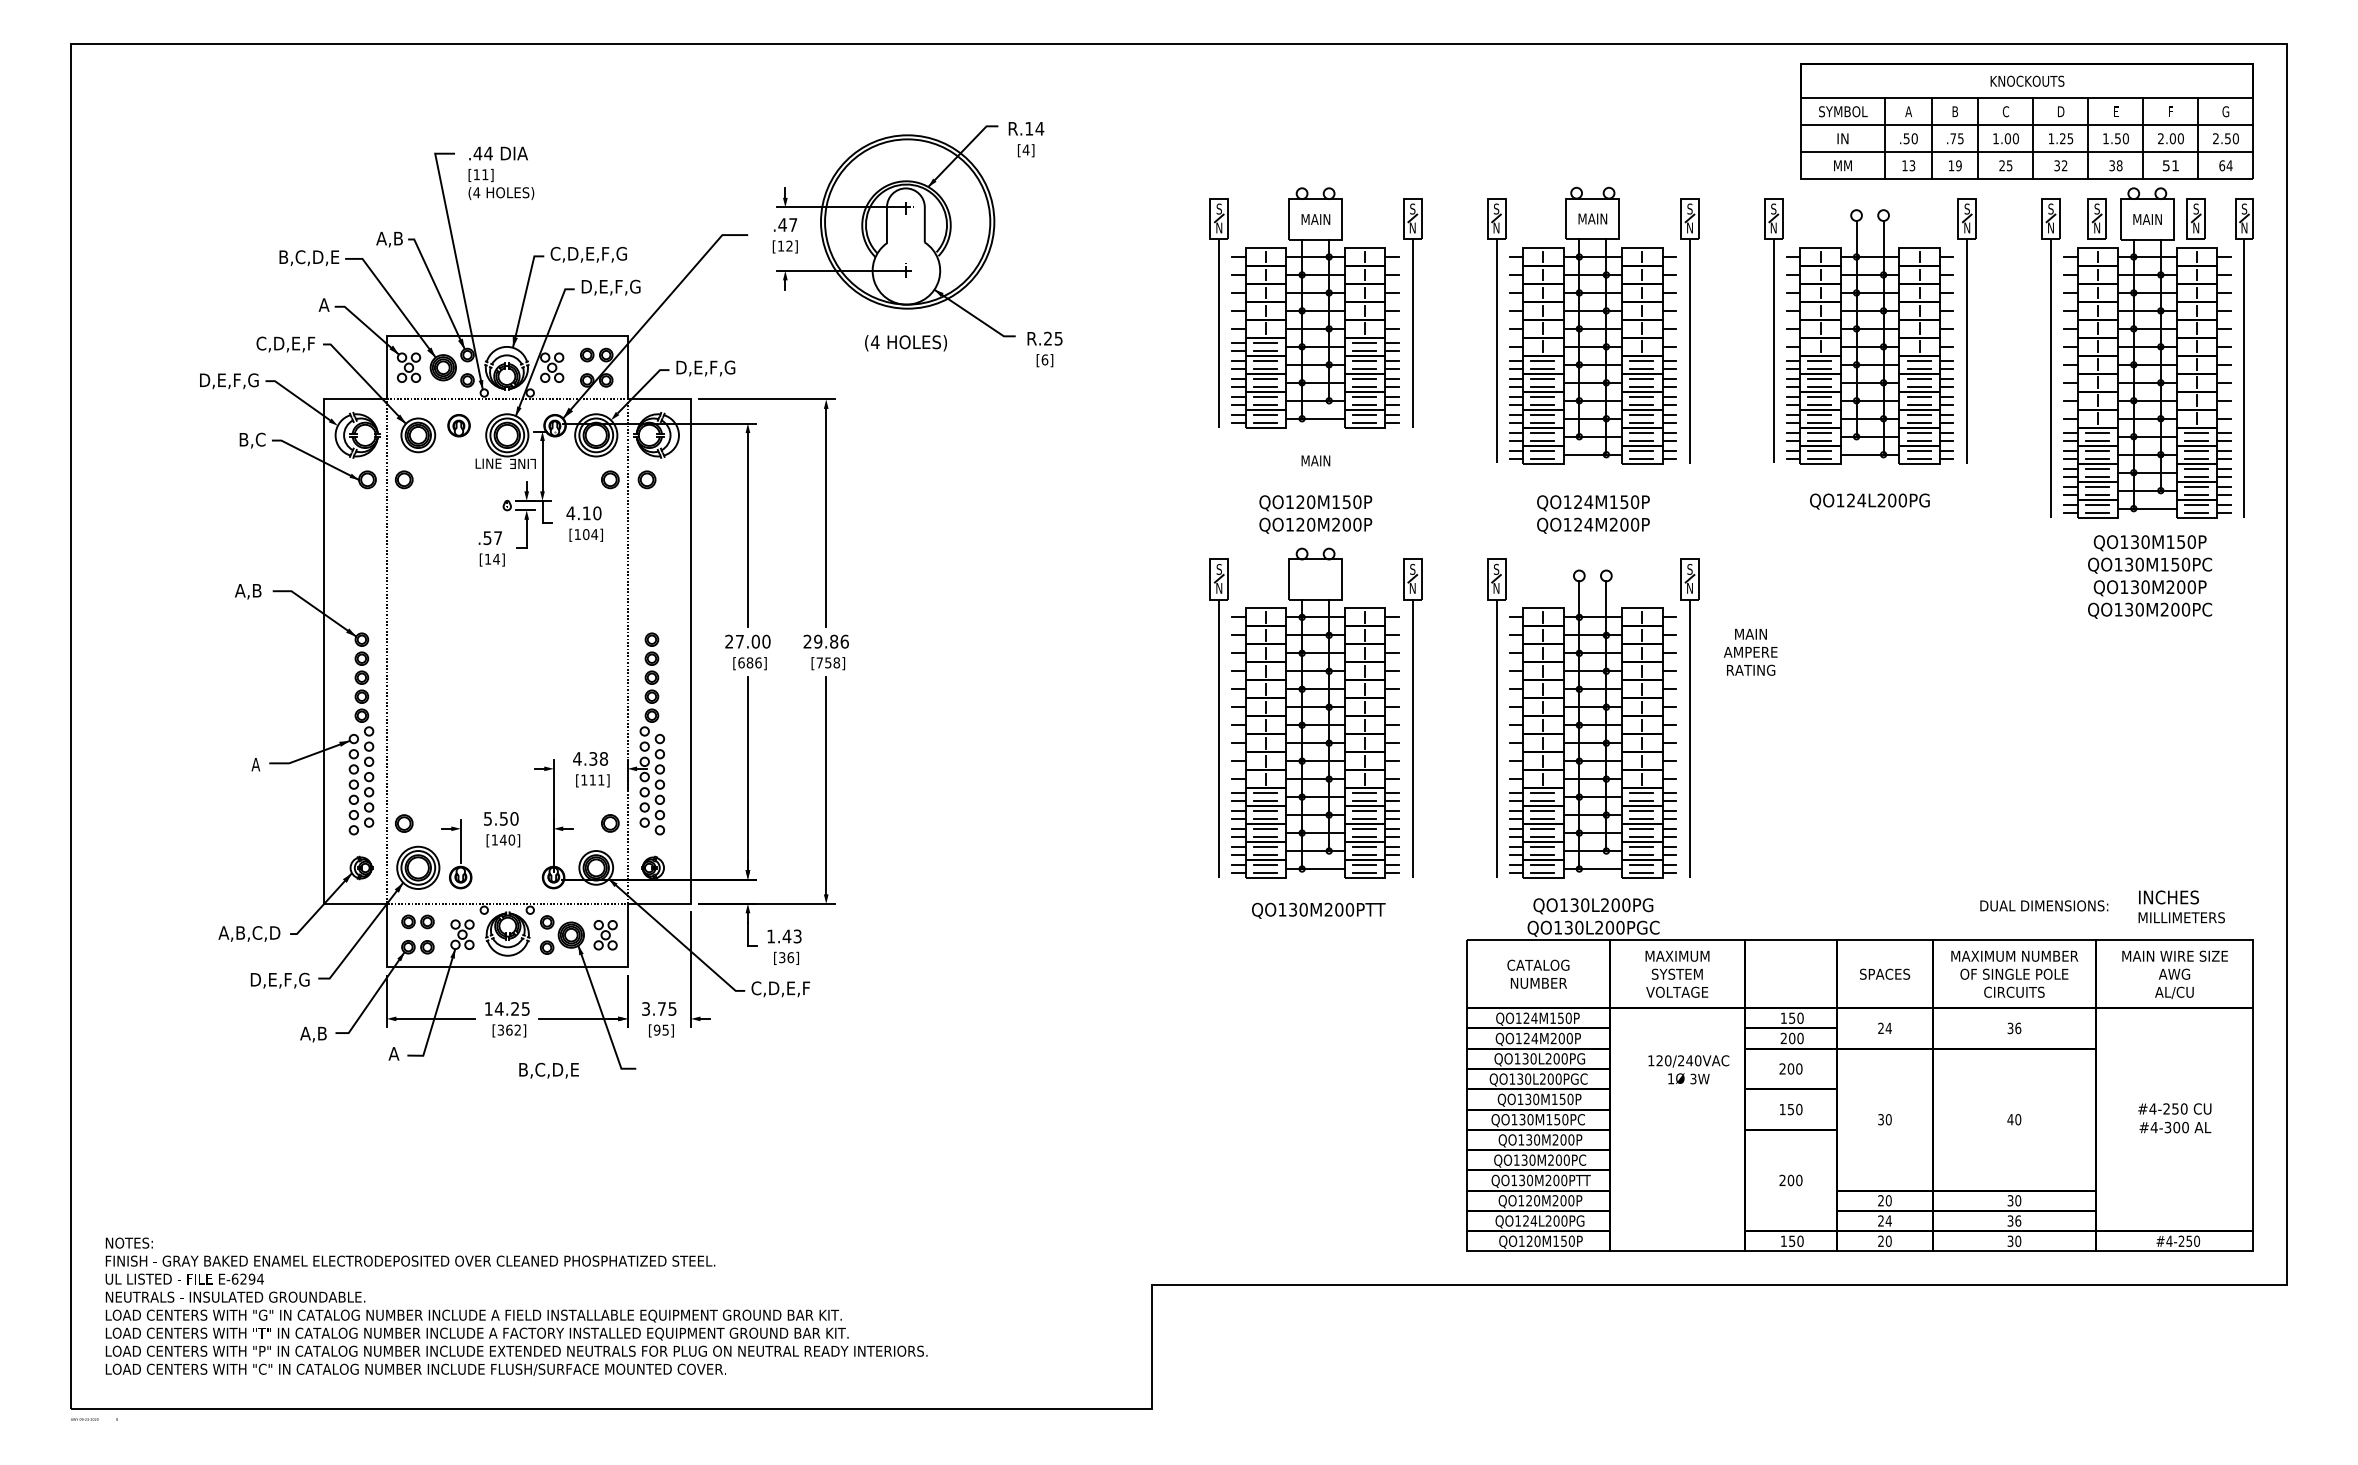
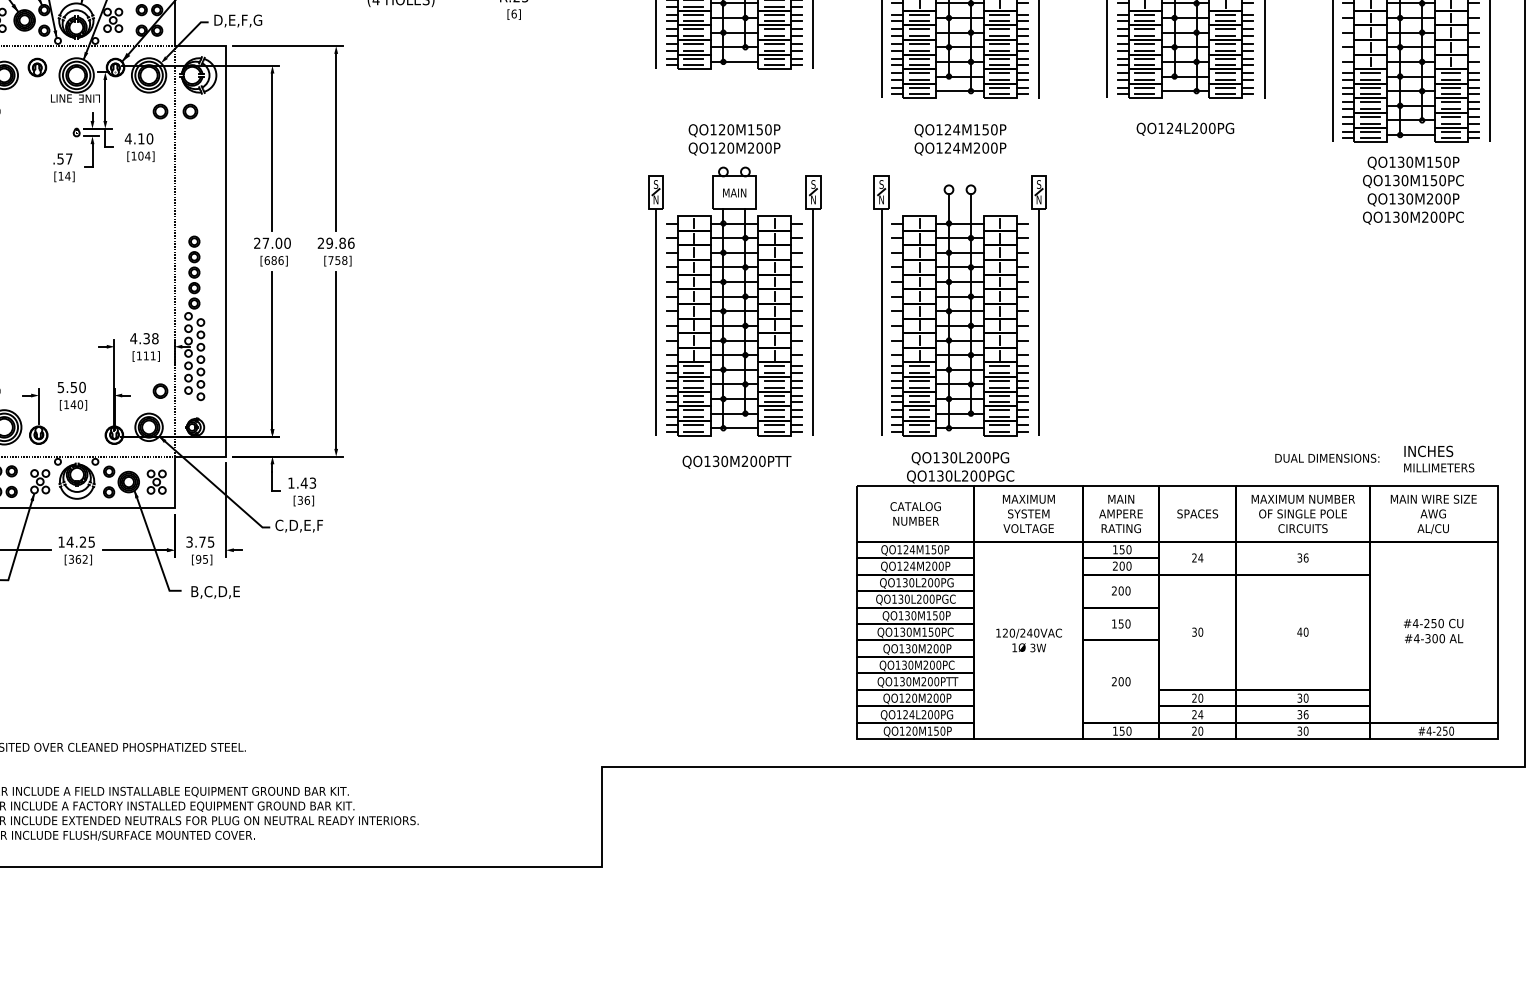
text: (1315, 460) -> (734, 192), moved
text: (1750, 651) -> (1120, 513), moved
text: (1688, 1069) -> (1028, 640), moved
text: (548, 1070) -> (215, 592), moved

